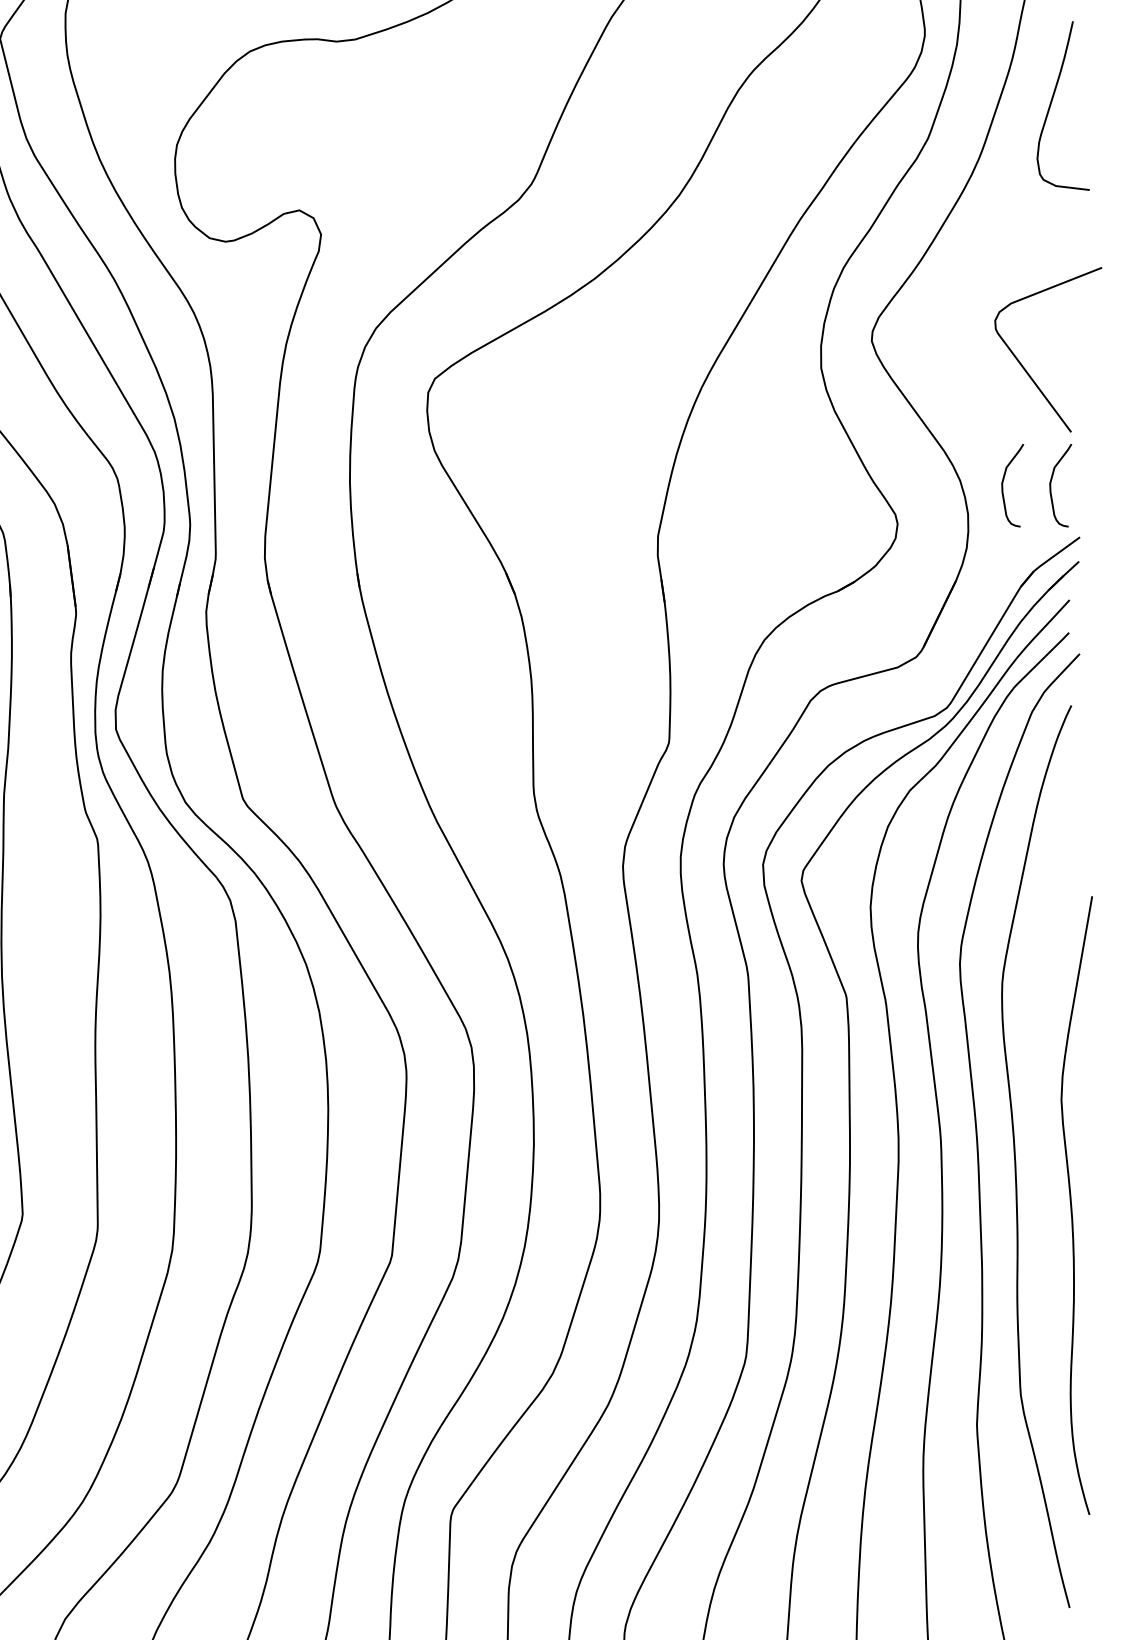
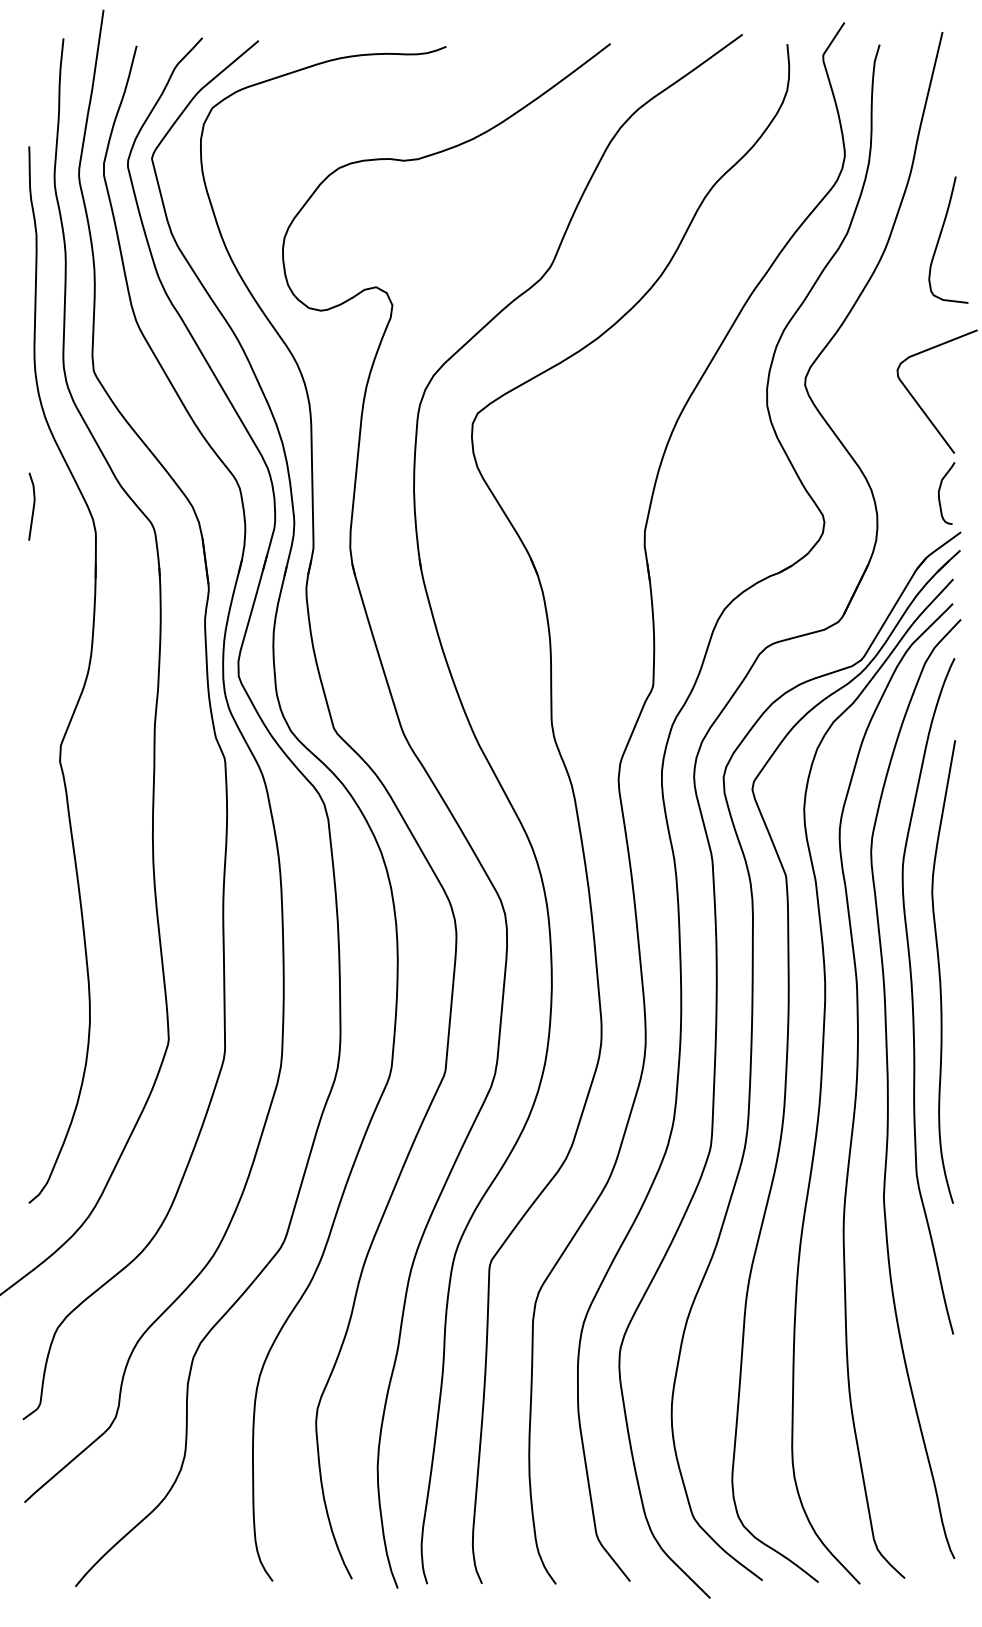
curve: (1052, 103) -> (940, 238), moved
curve: (1004, 481) -> (904, 490), removed
curve: (1072, 1204) -> (940, 971), moved

